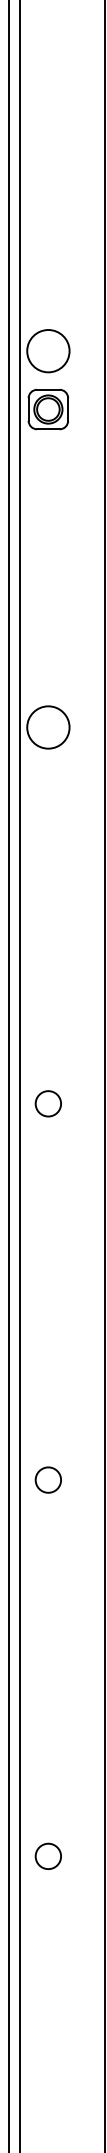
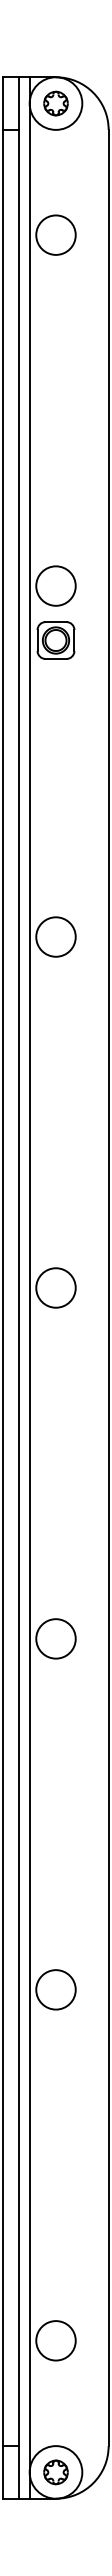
circle: (47, 1103) -> (55, 1287), size x1.67
circle: (47, 1479) -> (55, 1638), size x1.67
circle: (47, 1856) -> (55, 1989), size x1.67

